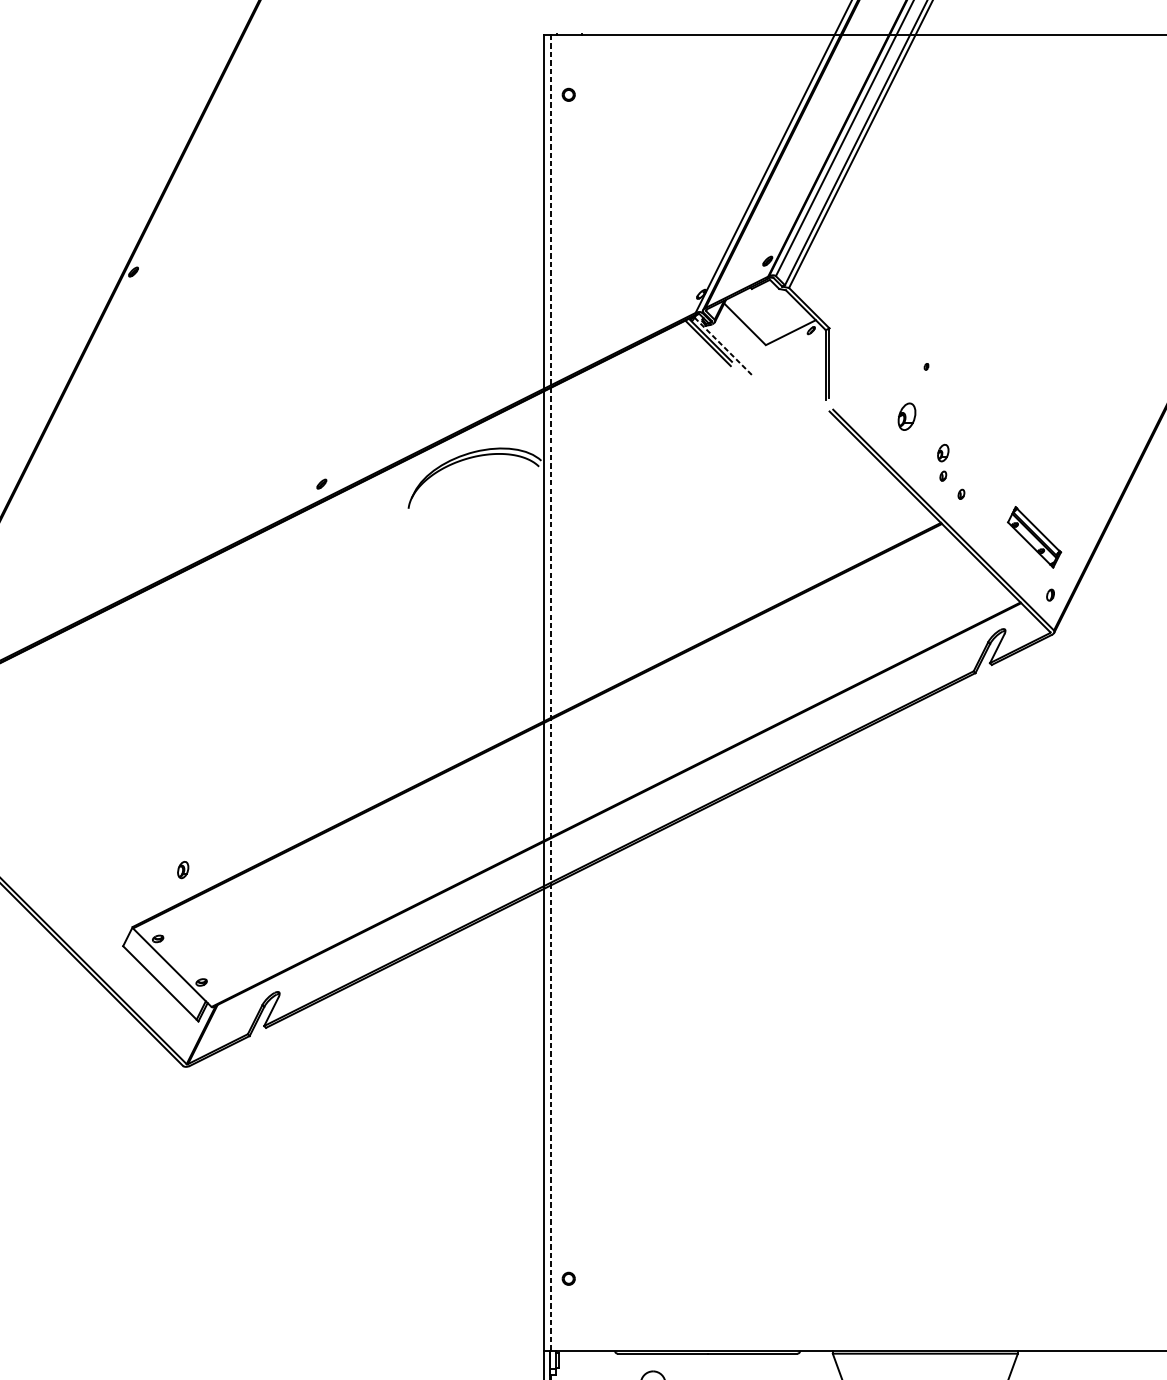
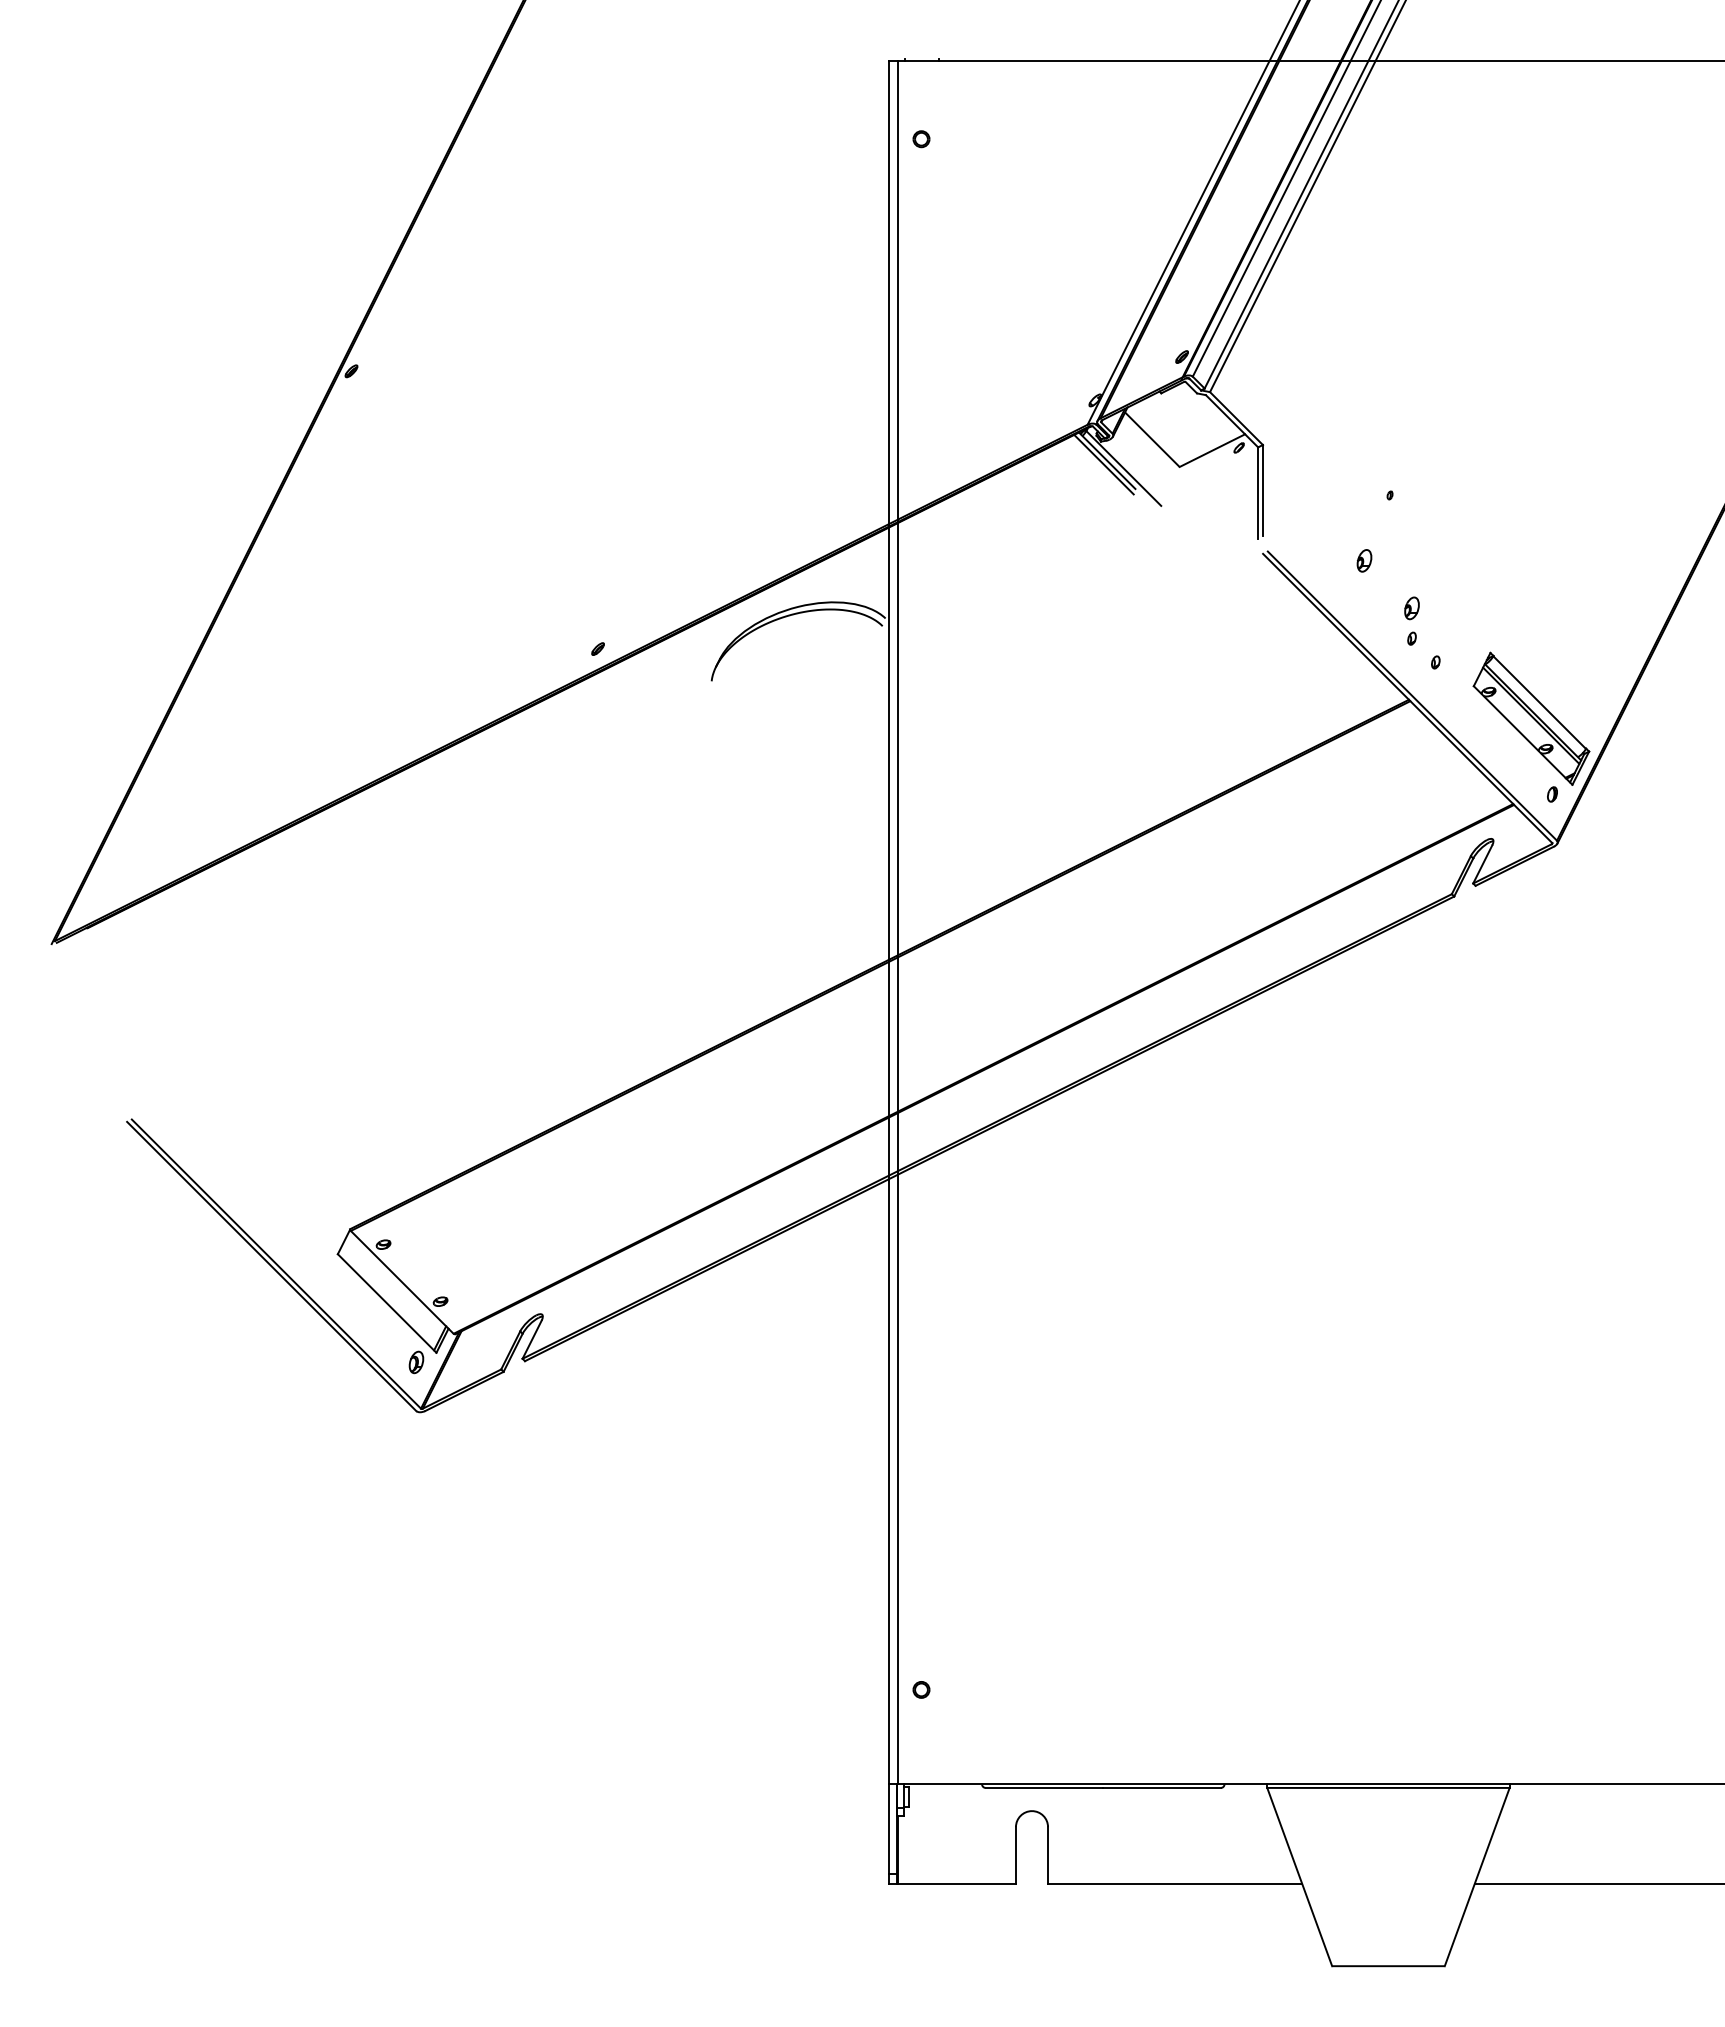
line: (723, 346) -> (1123, 468), dashed -> solid
part: (907, 416) -> (1364, 560), size x0.62
part: (1034, 537) -> (1531, 718), size x1.67
line: (551, 692) -> (898, 922), dashed -> solid
part: (183, 870) -> (416, 1362), moved

